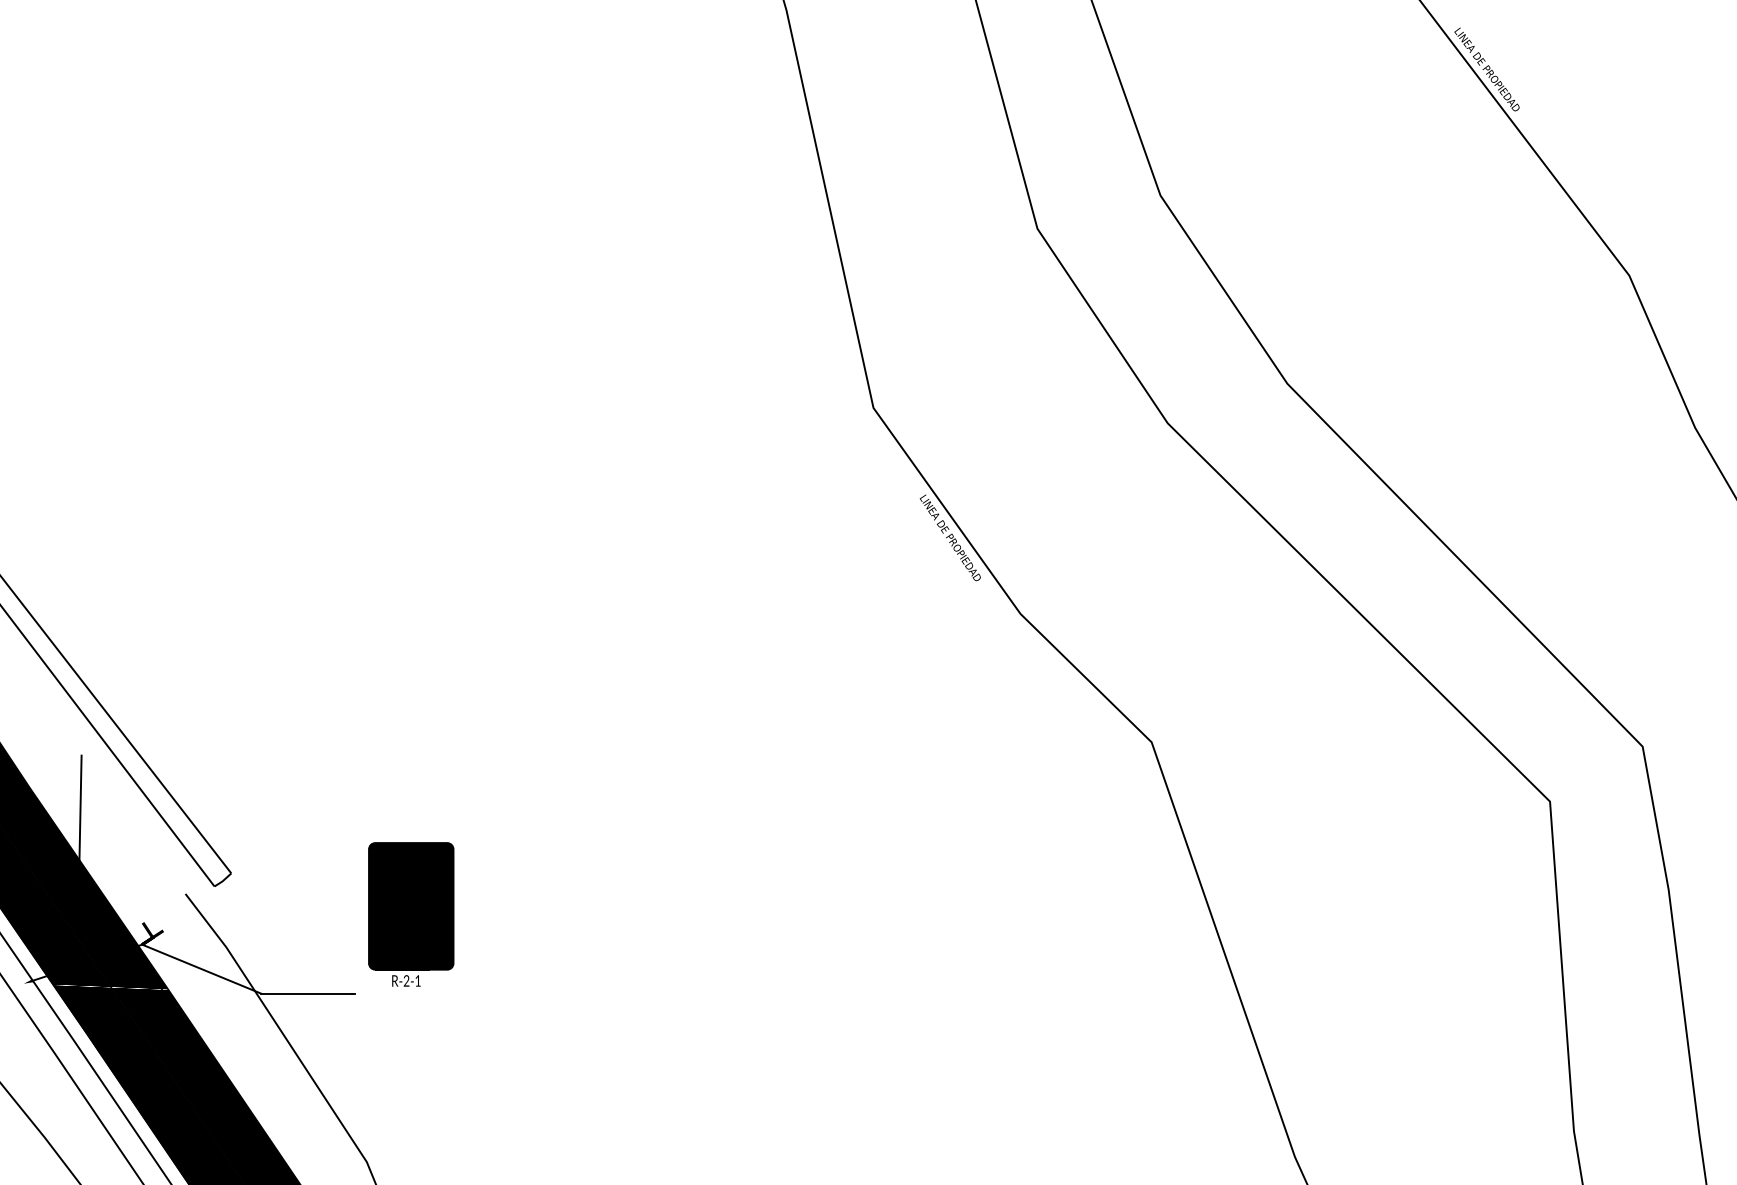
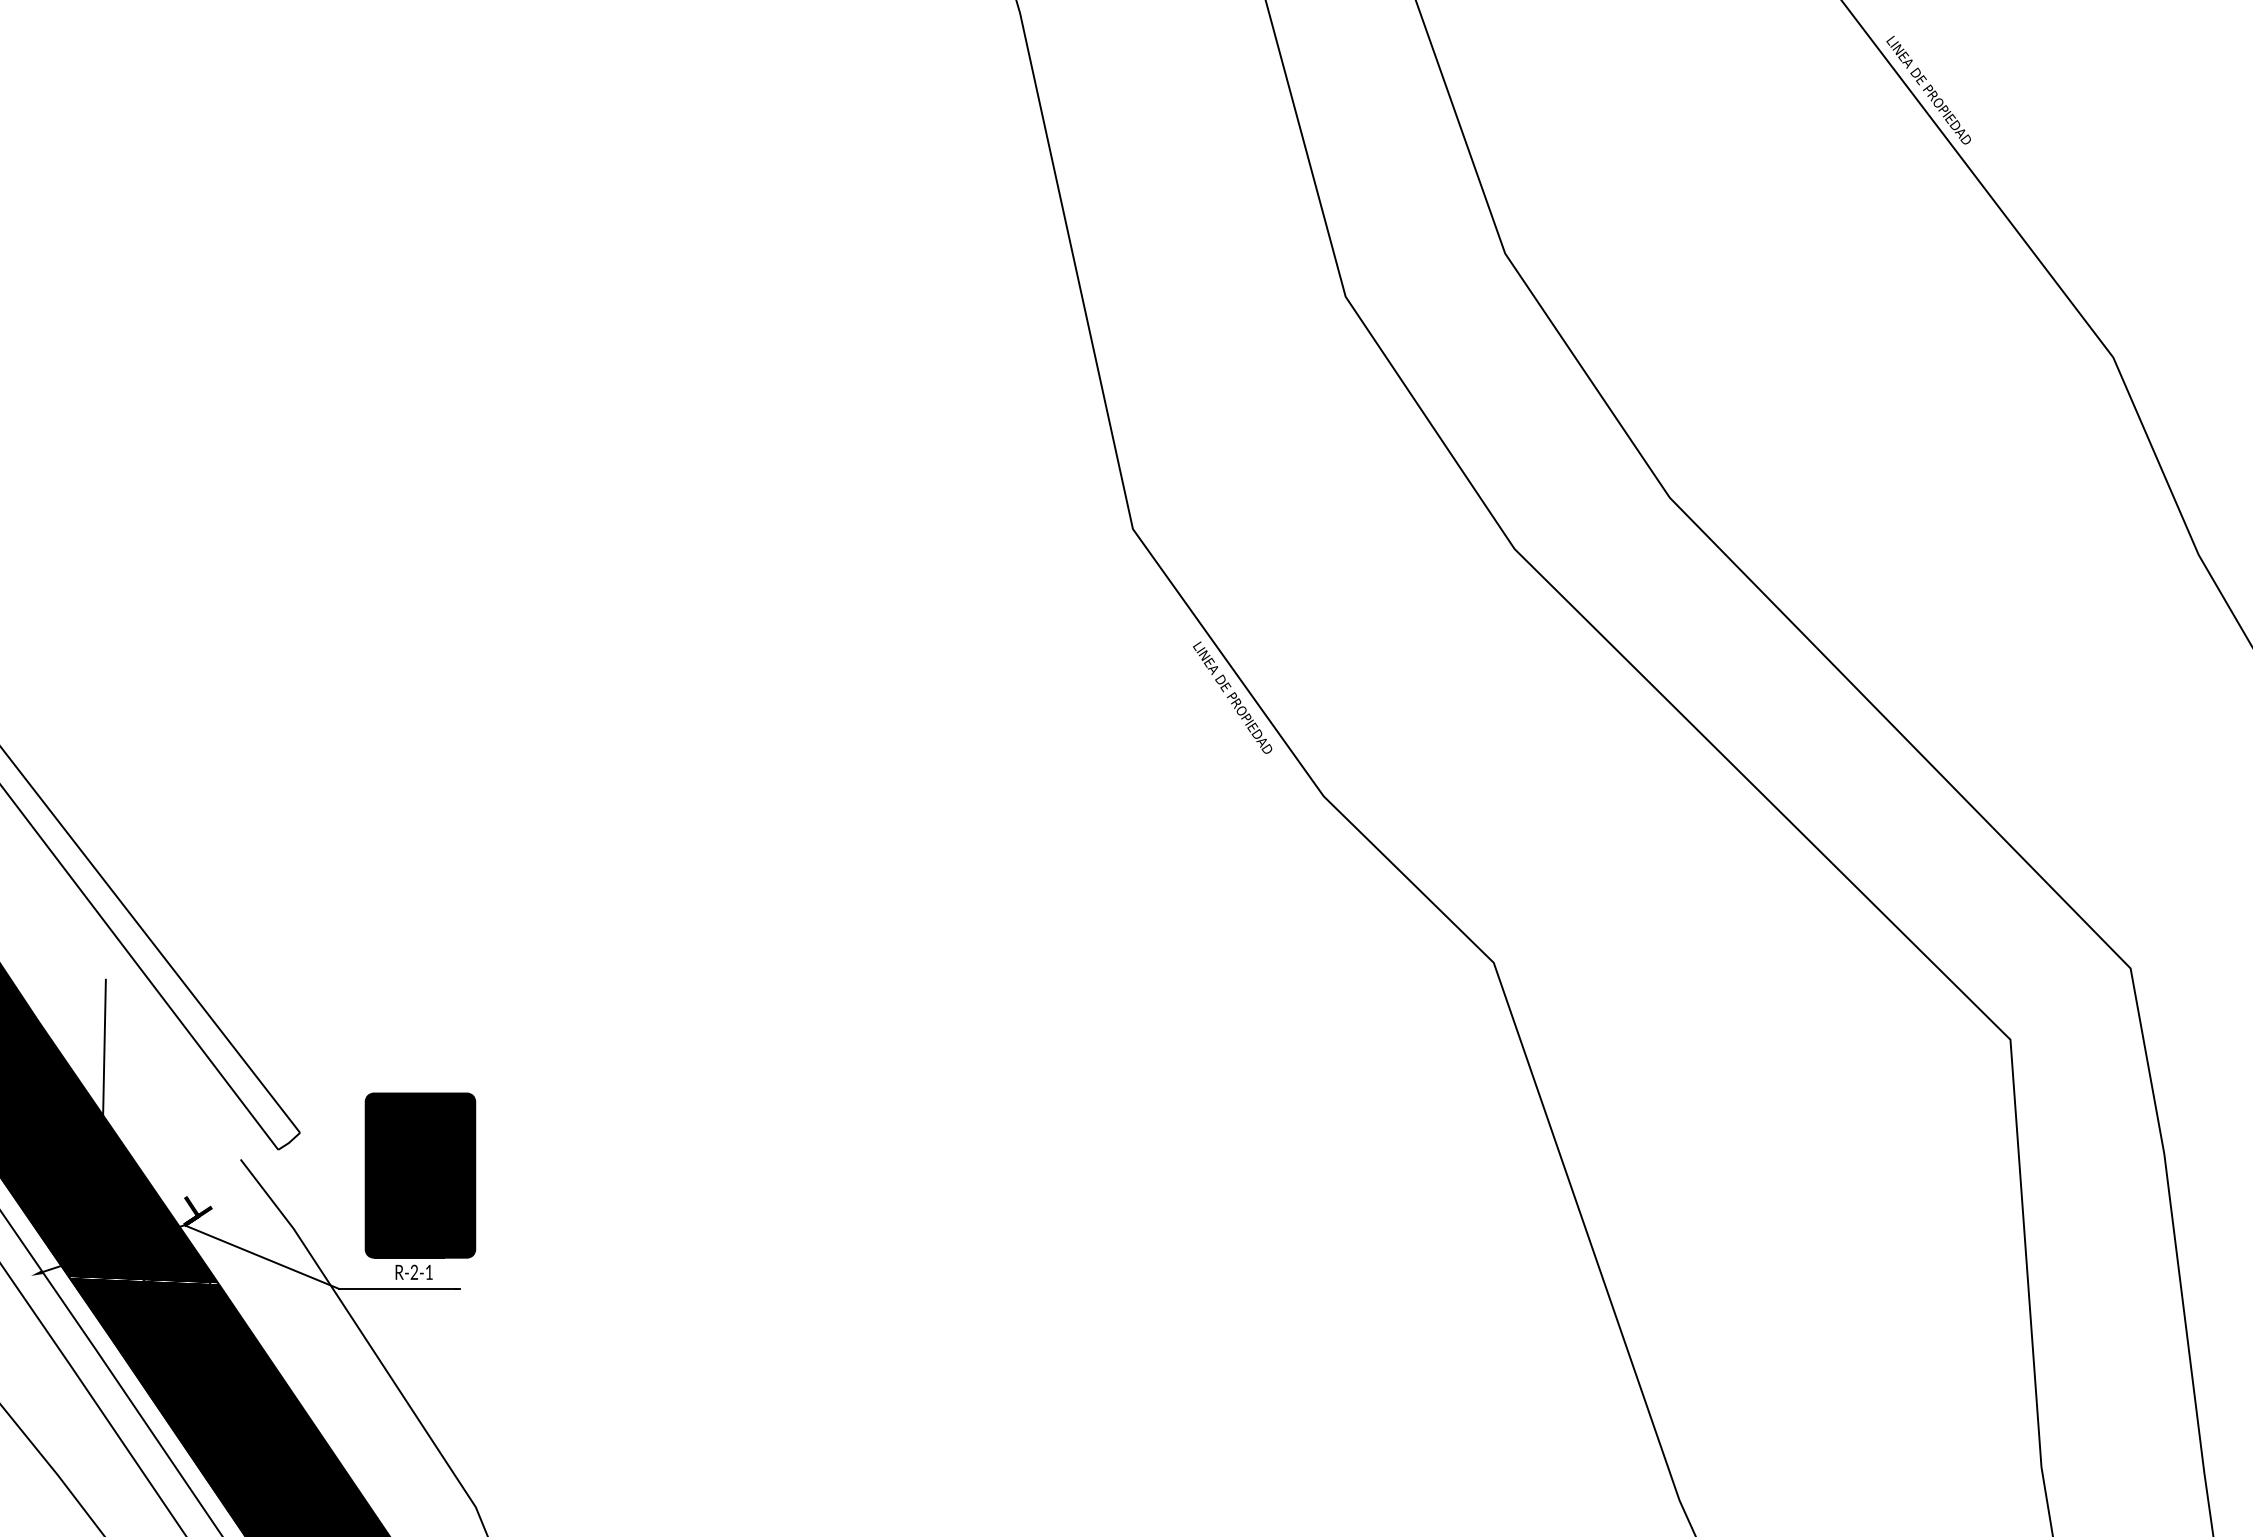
part: (411, 914) -> (420, 1185), moved

